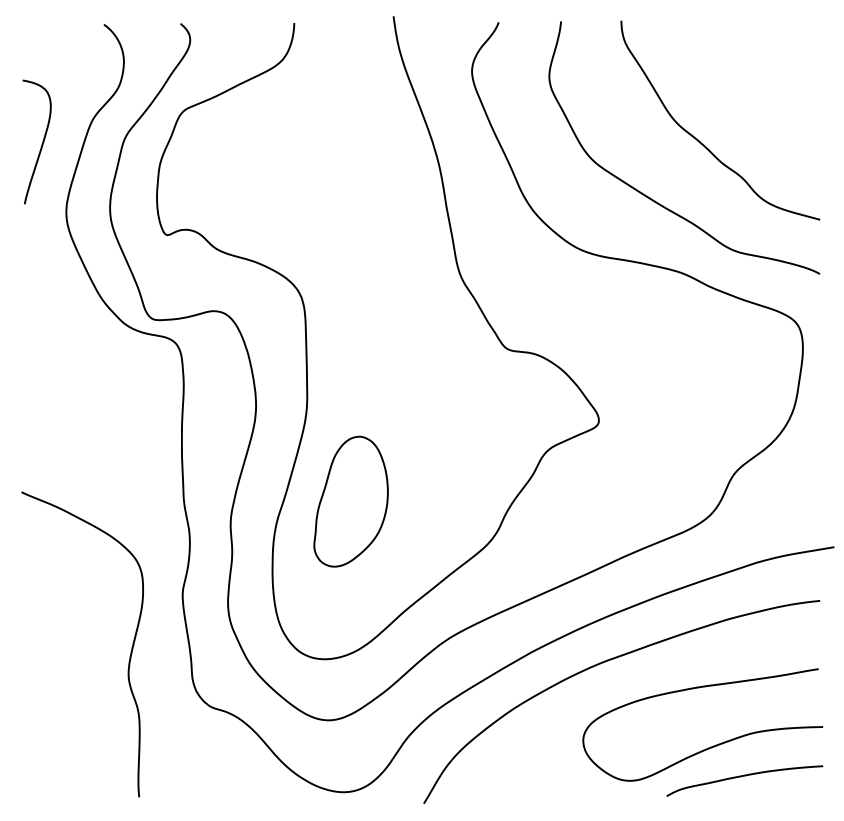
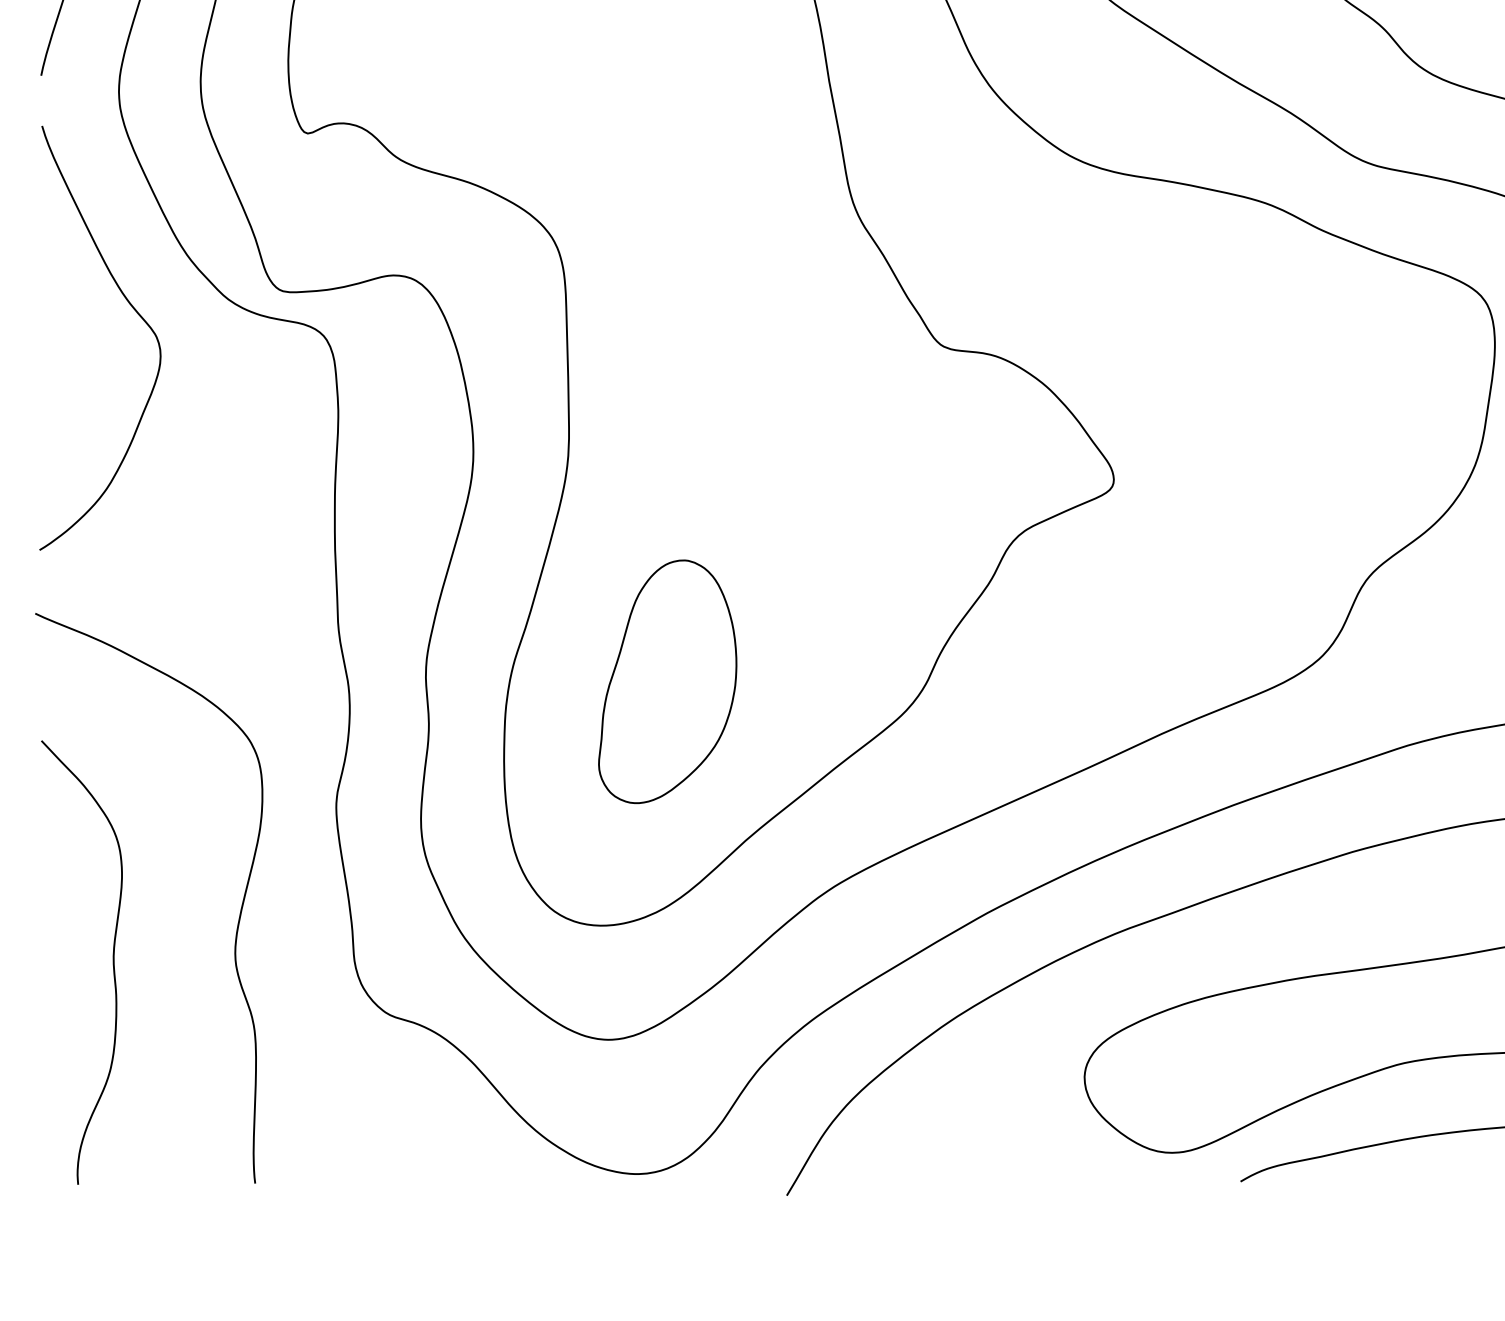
curve: (72, 328) -> (130, 307), added
part: (350, 501) -> (666, 681), moved
curve: (62, 678) -> (111, 961), added

